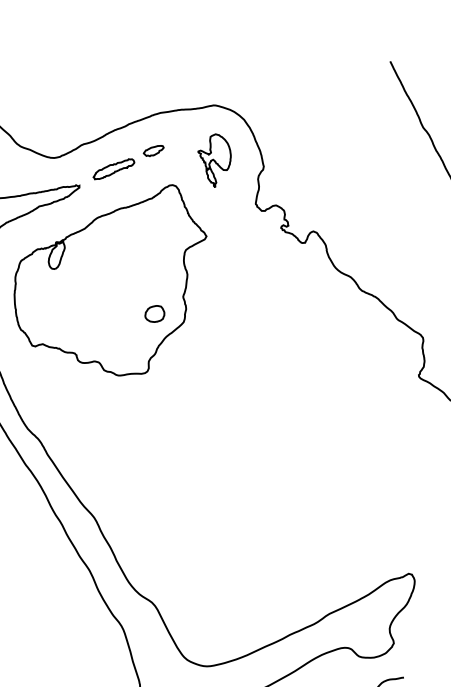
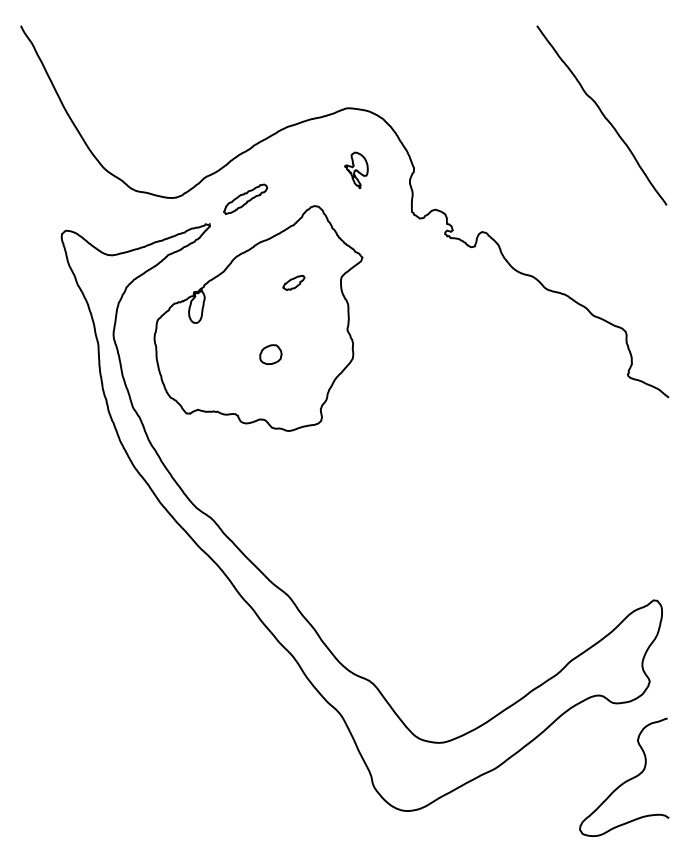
part: (153, 150) -> (293, 282), moved
part: (213, 160) -> (356, 170), size x0.6
part: (154, 313) -> (270, 354), moved

